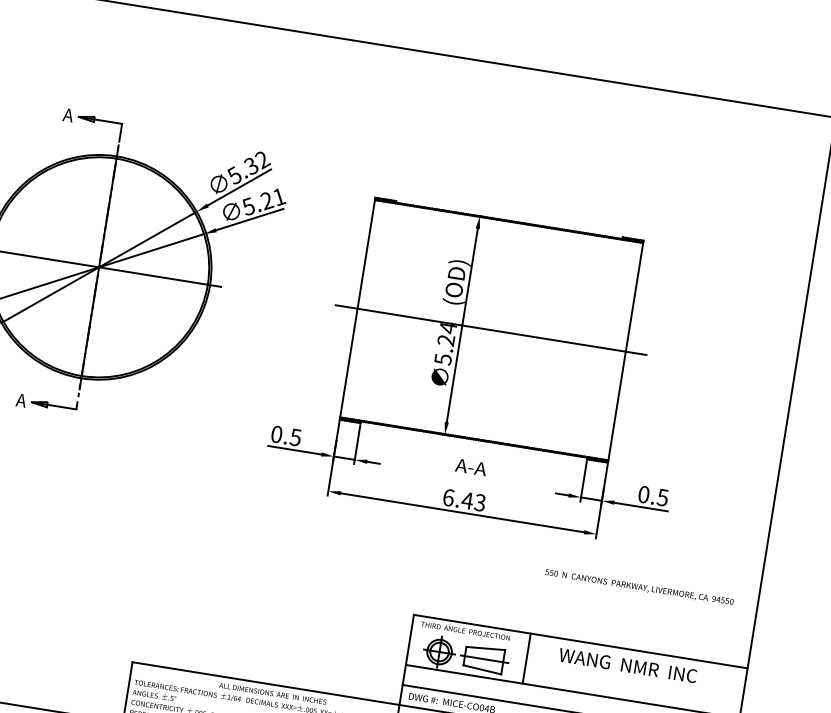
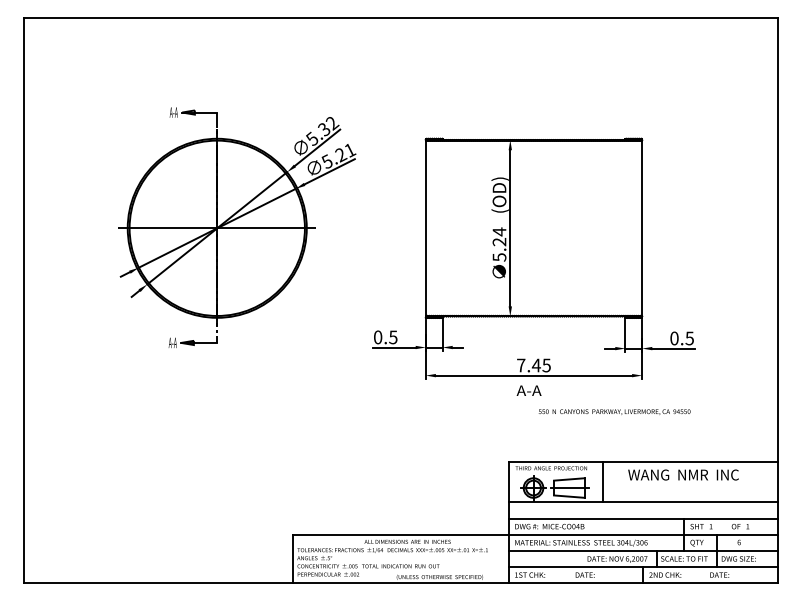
text: (67, 115) -> (173, 112), A -> A-A
line: (491, 330) -> (533, 228), removed
text: (20, 399) -> (172, 342), A -> A-A
text: (470, 466) -> (528, 390), moved
text: (463, 500) -> (533, 365), 6.43 -> 7.45
text: (639, 586) -> (614, 411), moved

